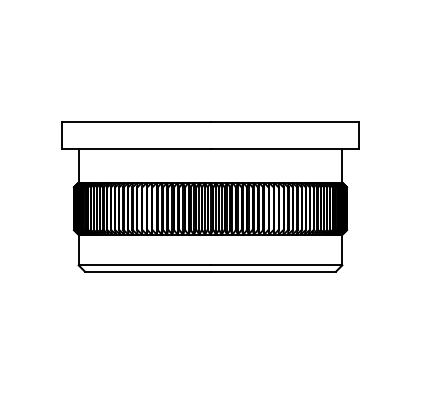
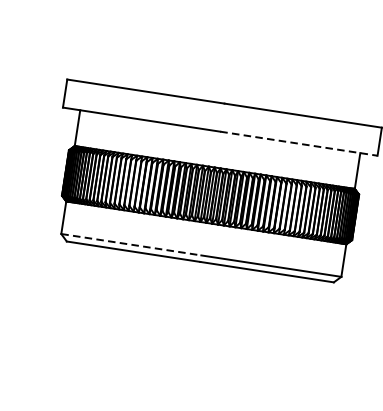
line: (285, 148) -> (300, 143), solid -> dashed
line: (144, 265) -> (131, 244), solid -> dashed

